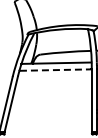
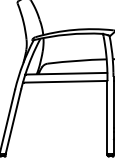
line: (55, 70) -> (65, 82), dashed -> solid

